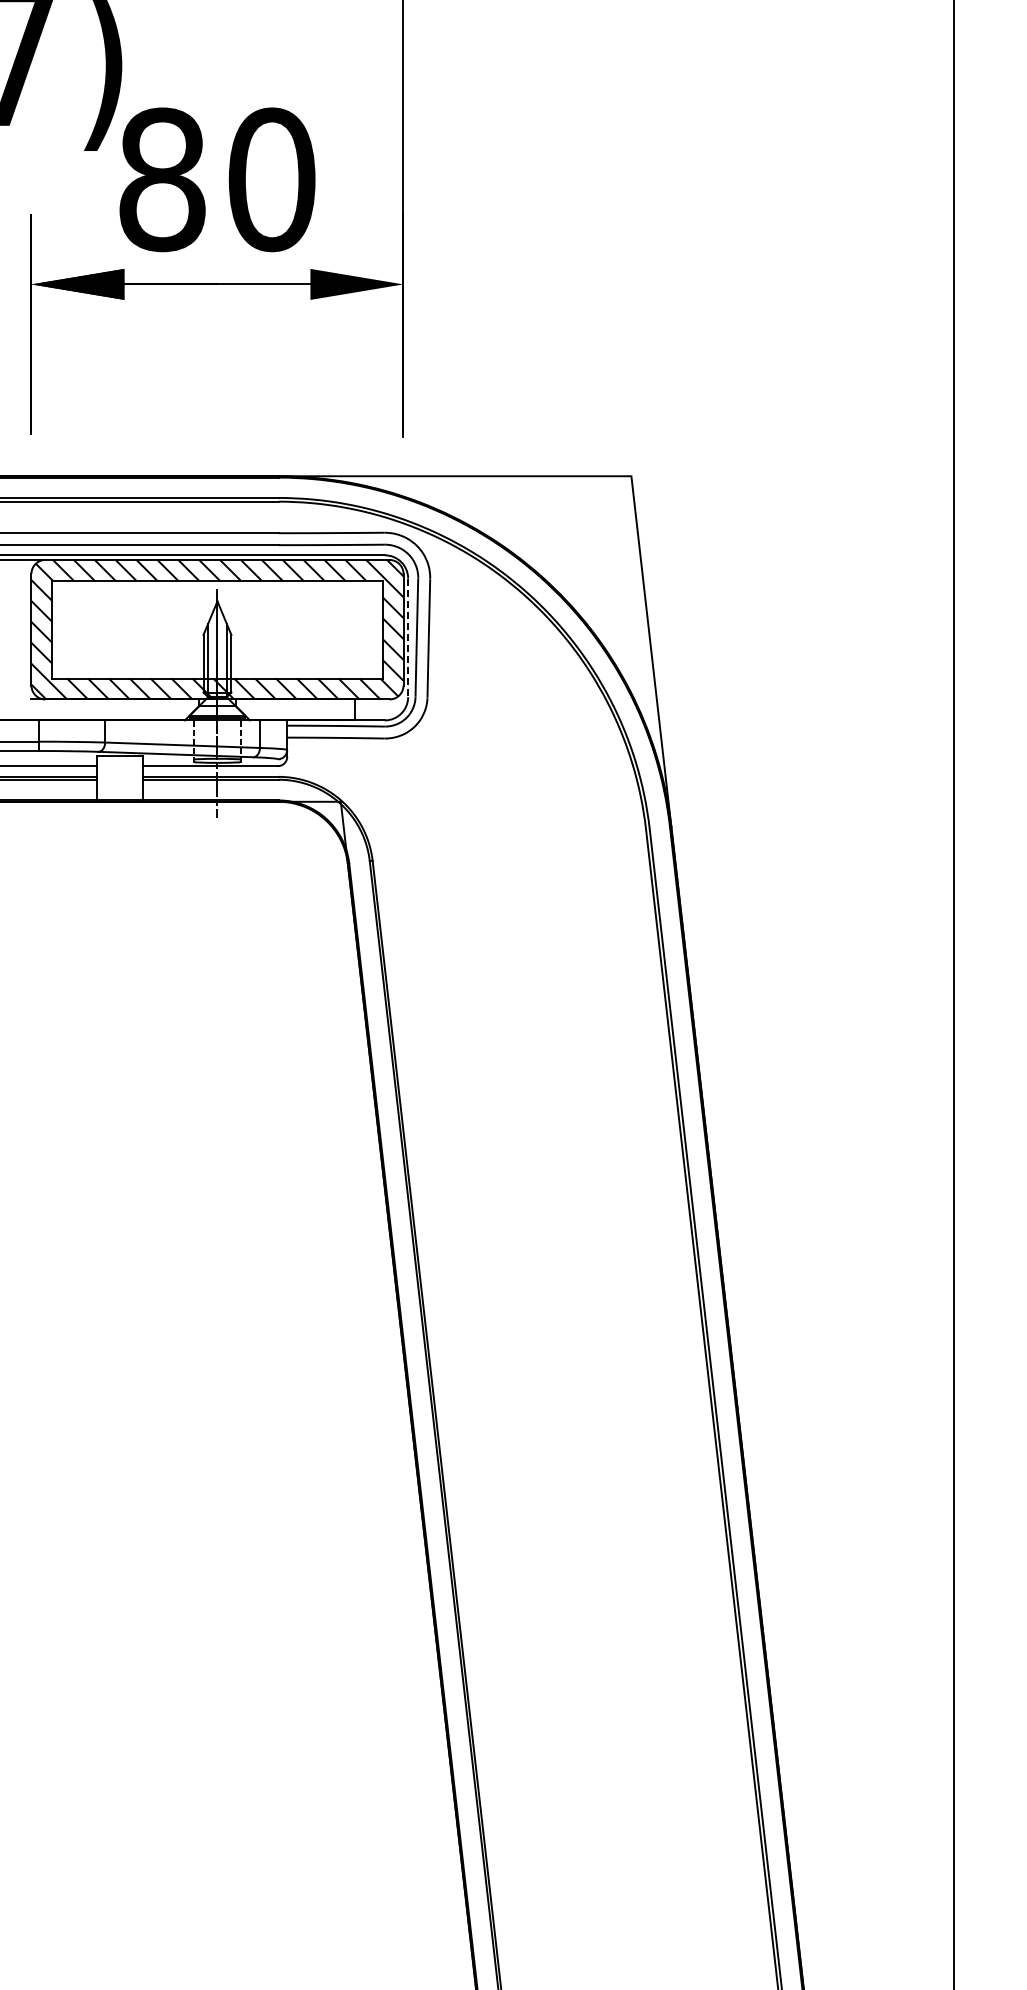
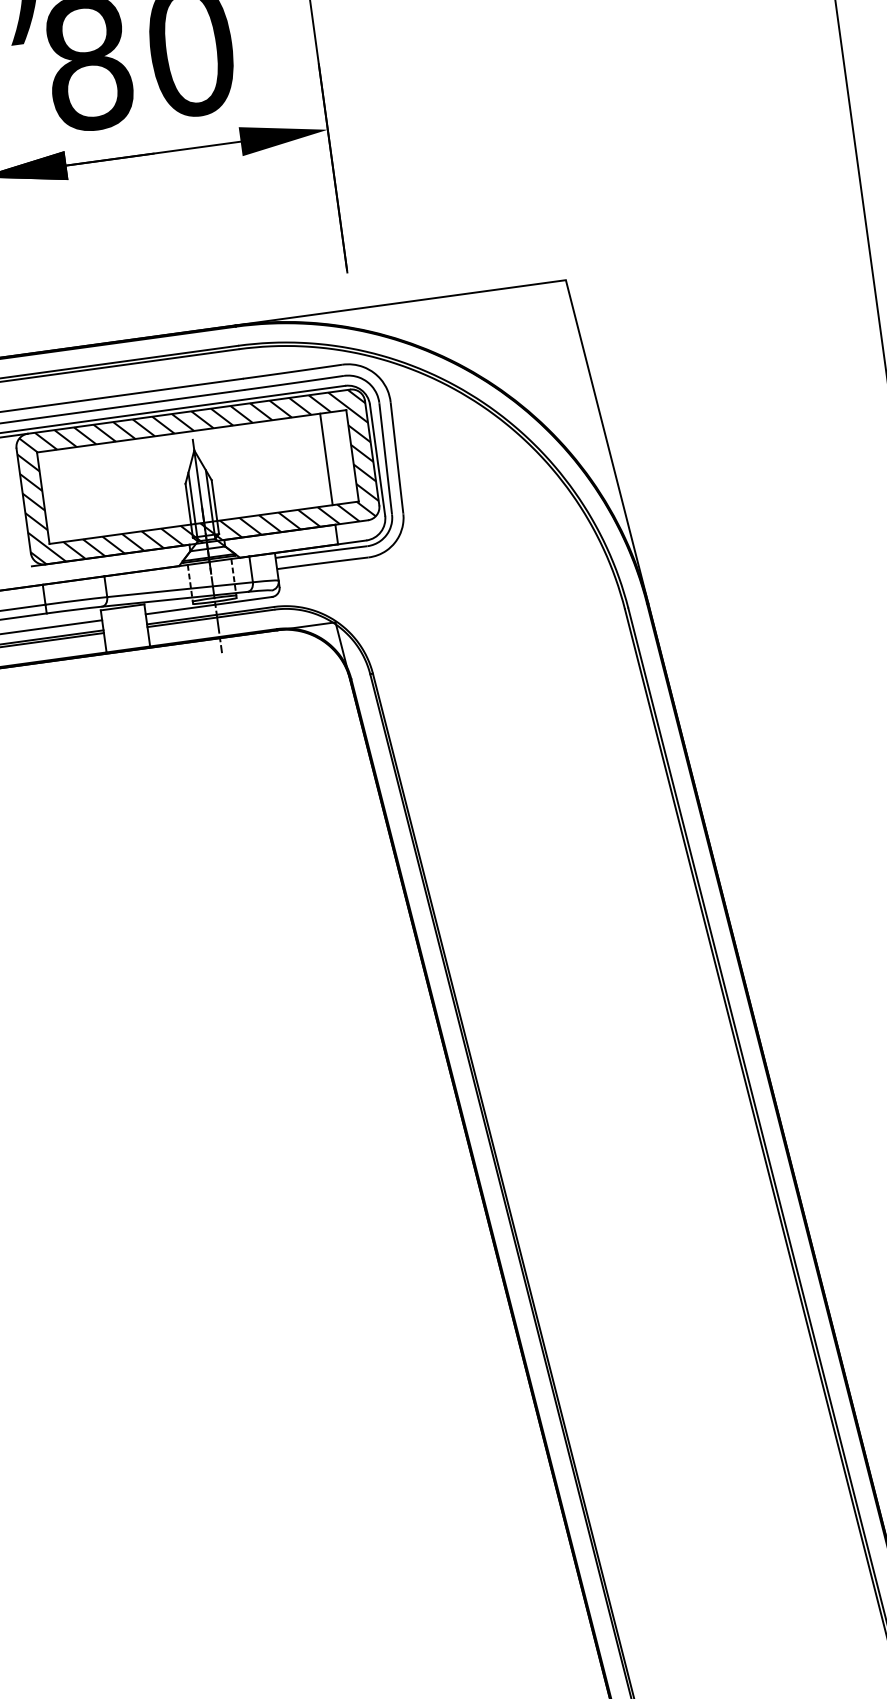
line: (354, 629) -> (326, 459), added
line: (408, 638) -> (377, 460), dashed -> solid

